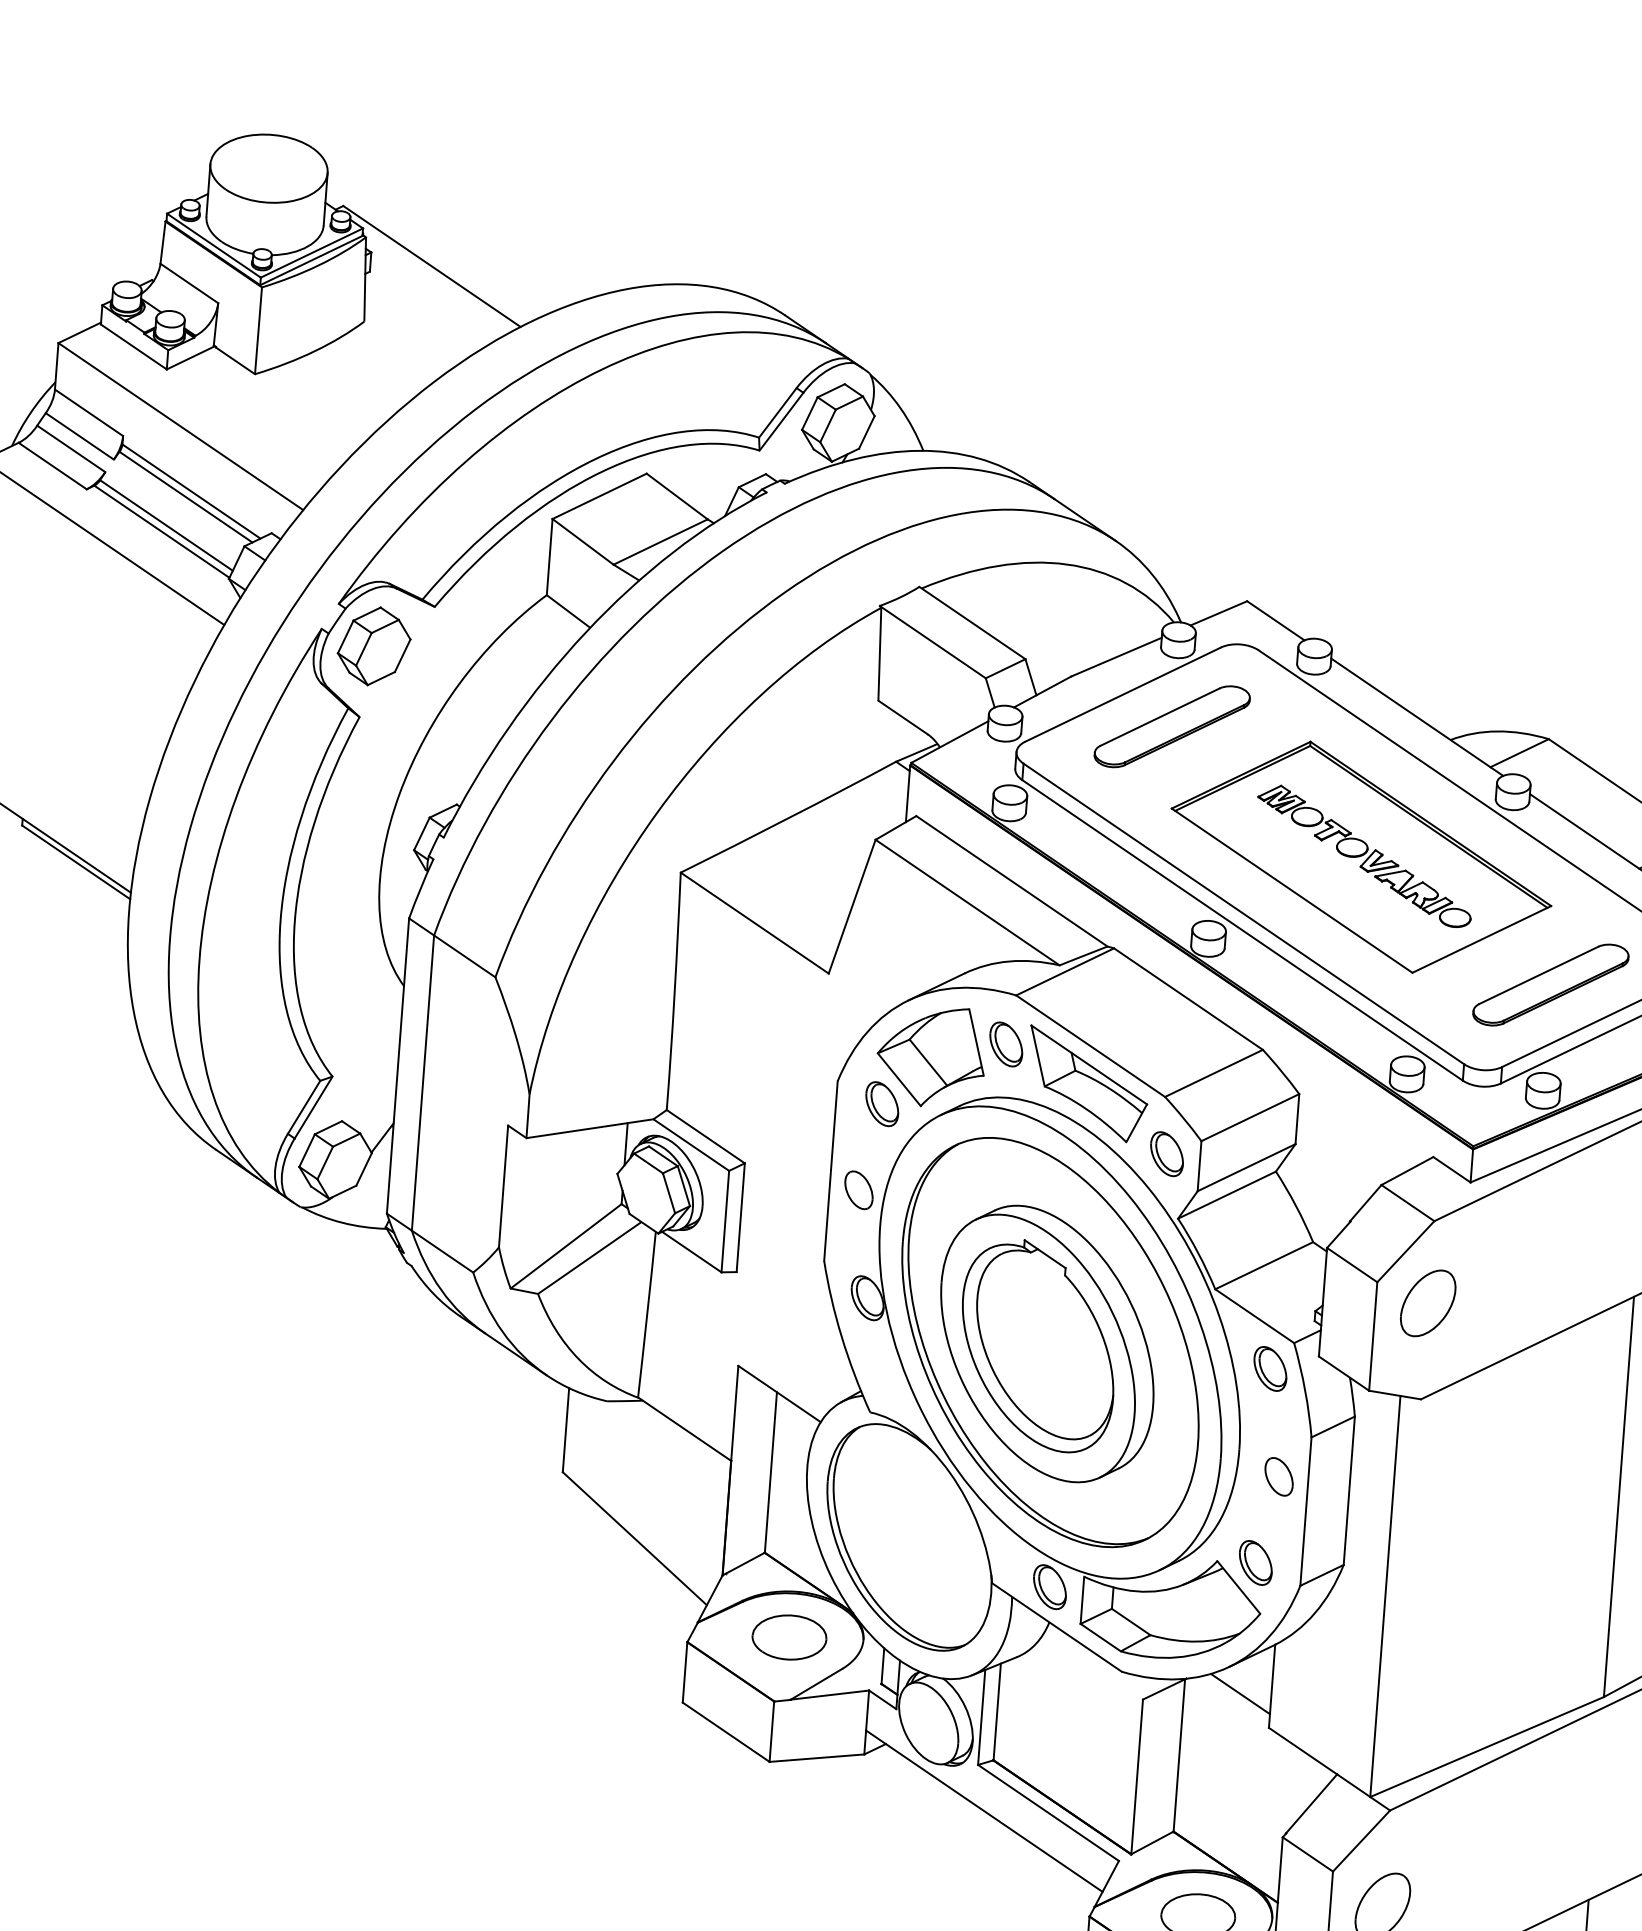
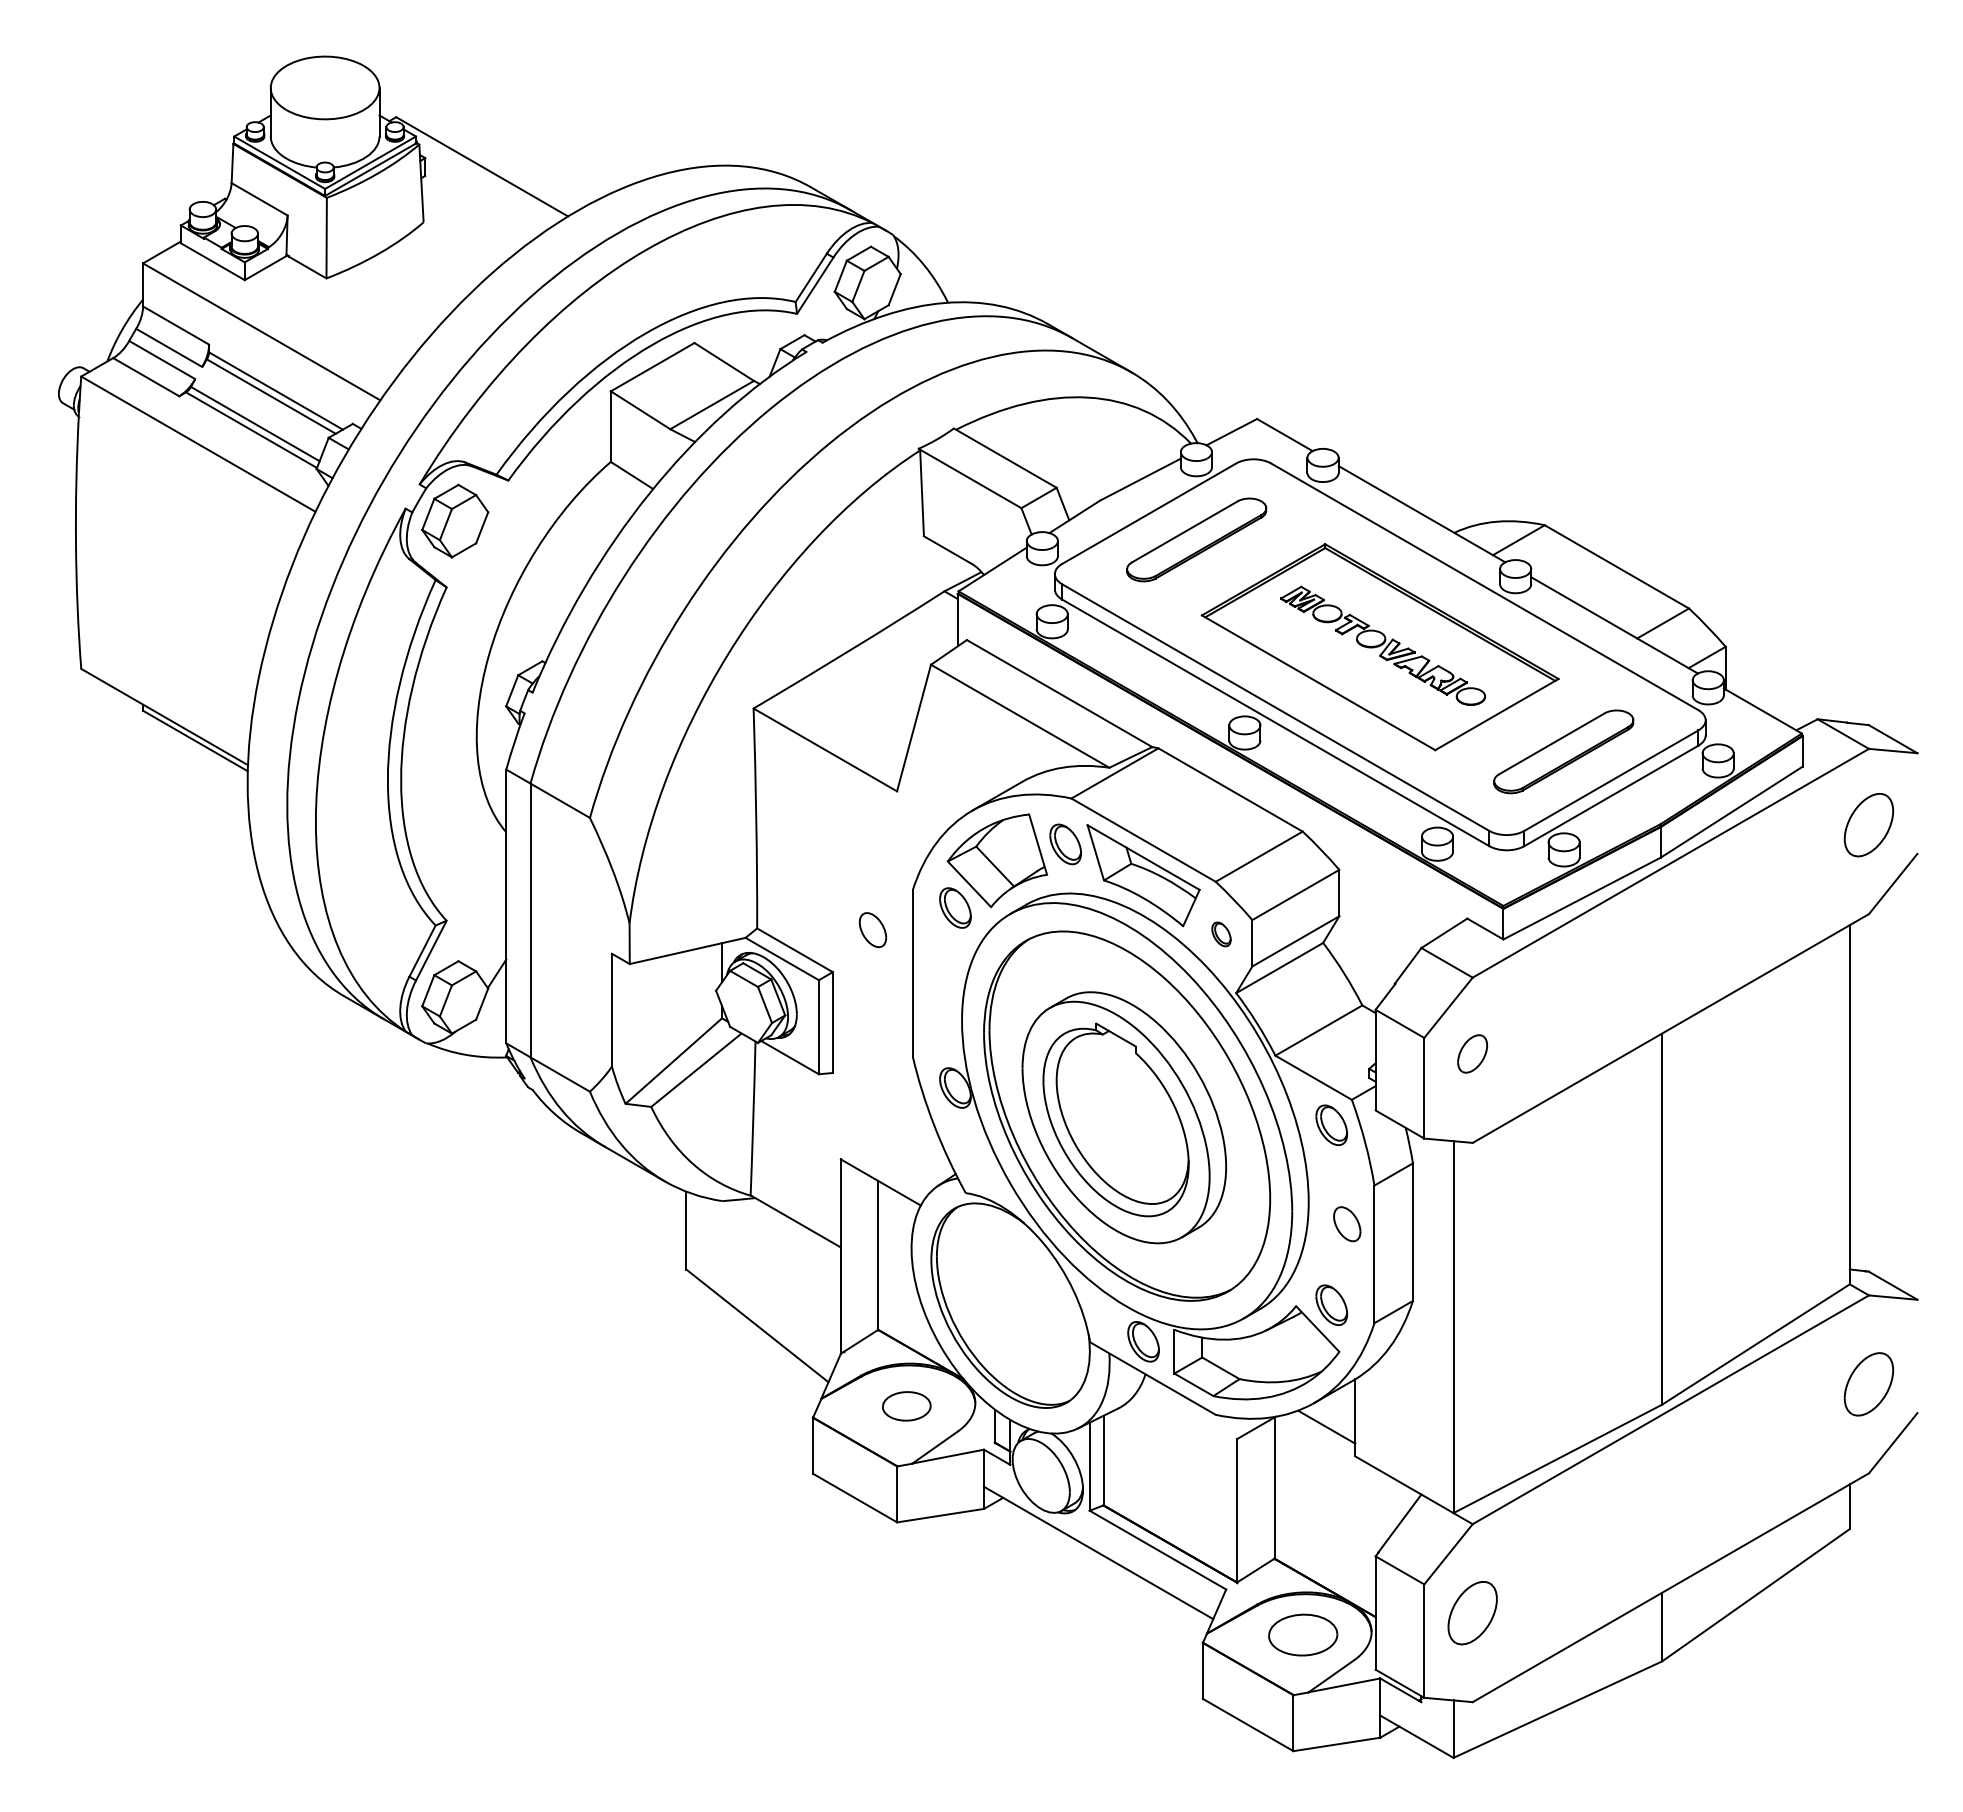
part: (1166, 1154) -> (1221, 934), size x0.6
part: (858, 1189) -> (872, 929), moved
part: (1428, 1302) -> (1472, 1053), size x0.6
part: (789, 1637) -> (906, 1406), size x0.7

